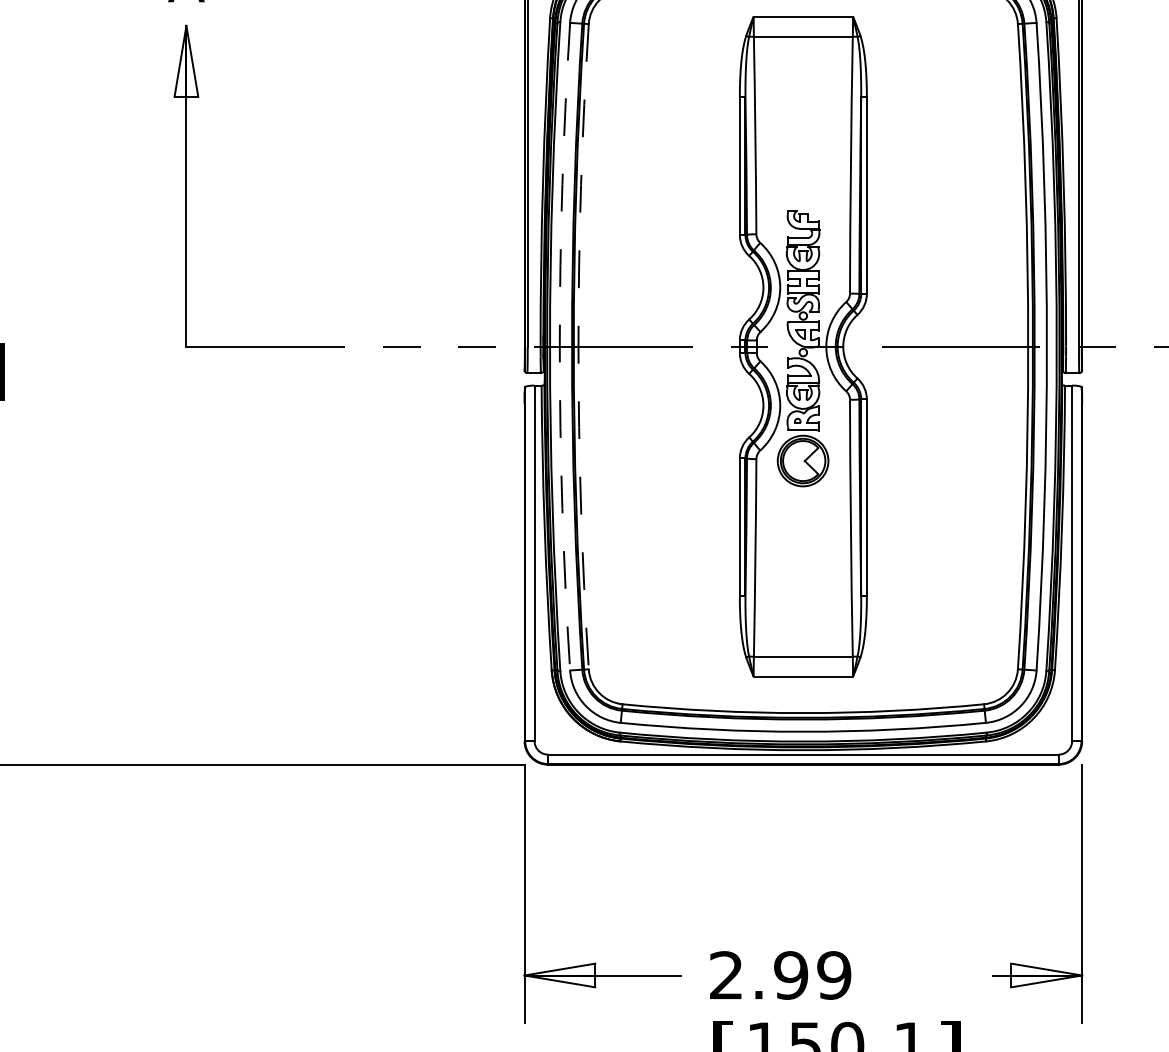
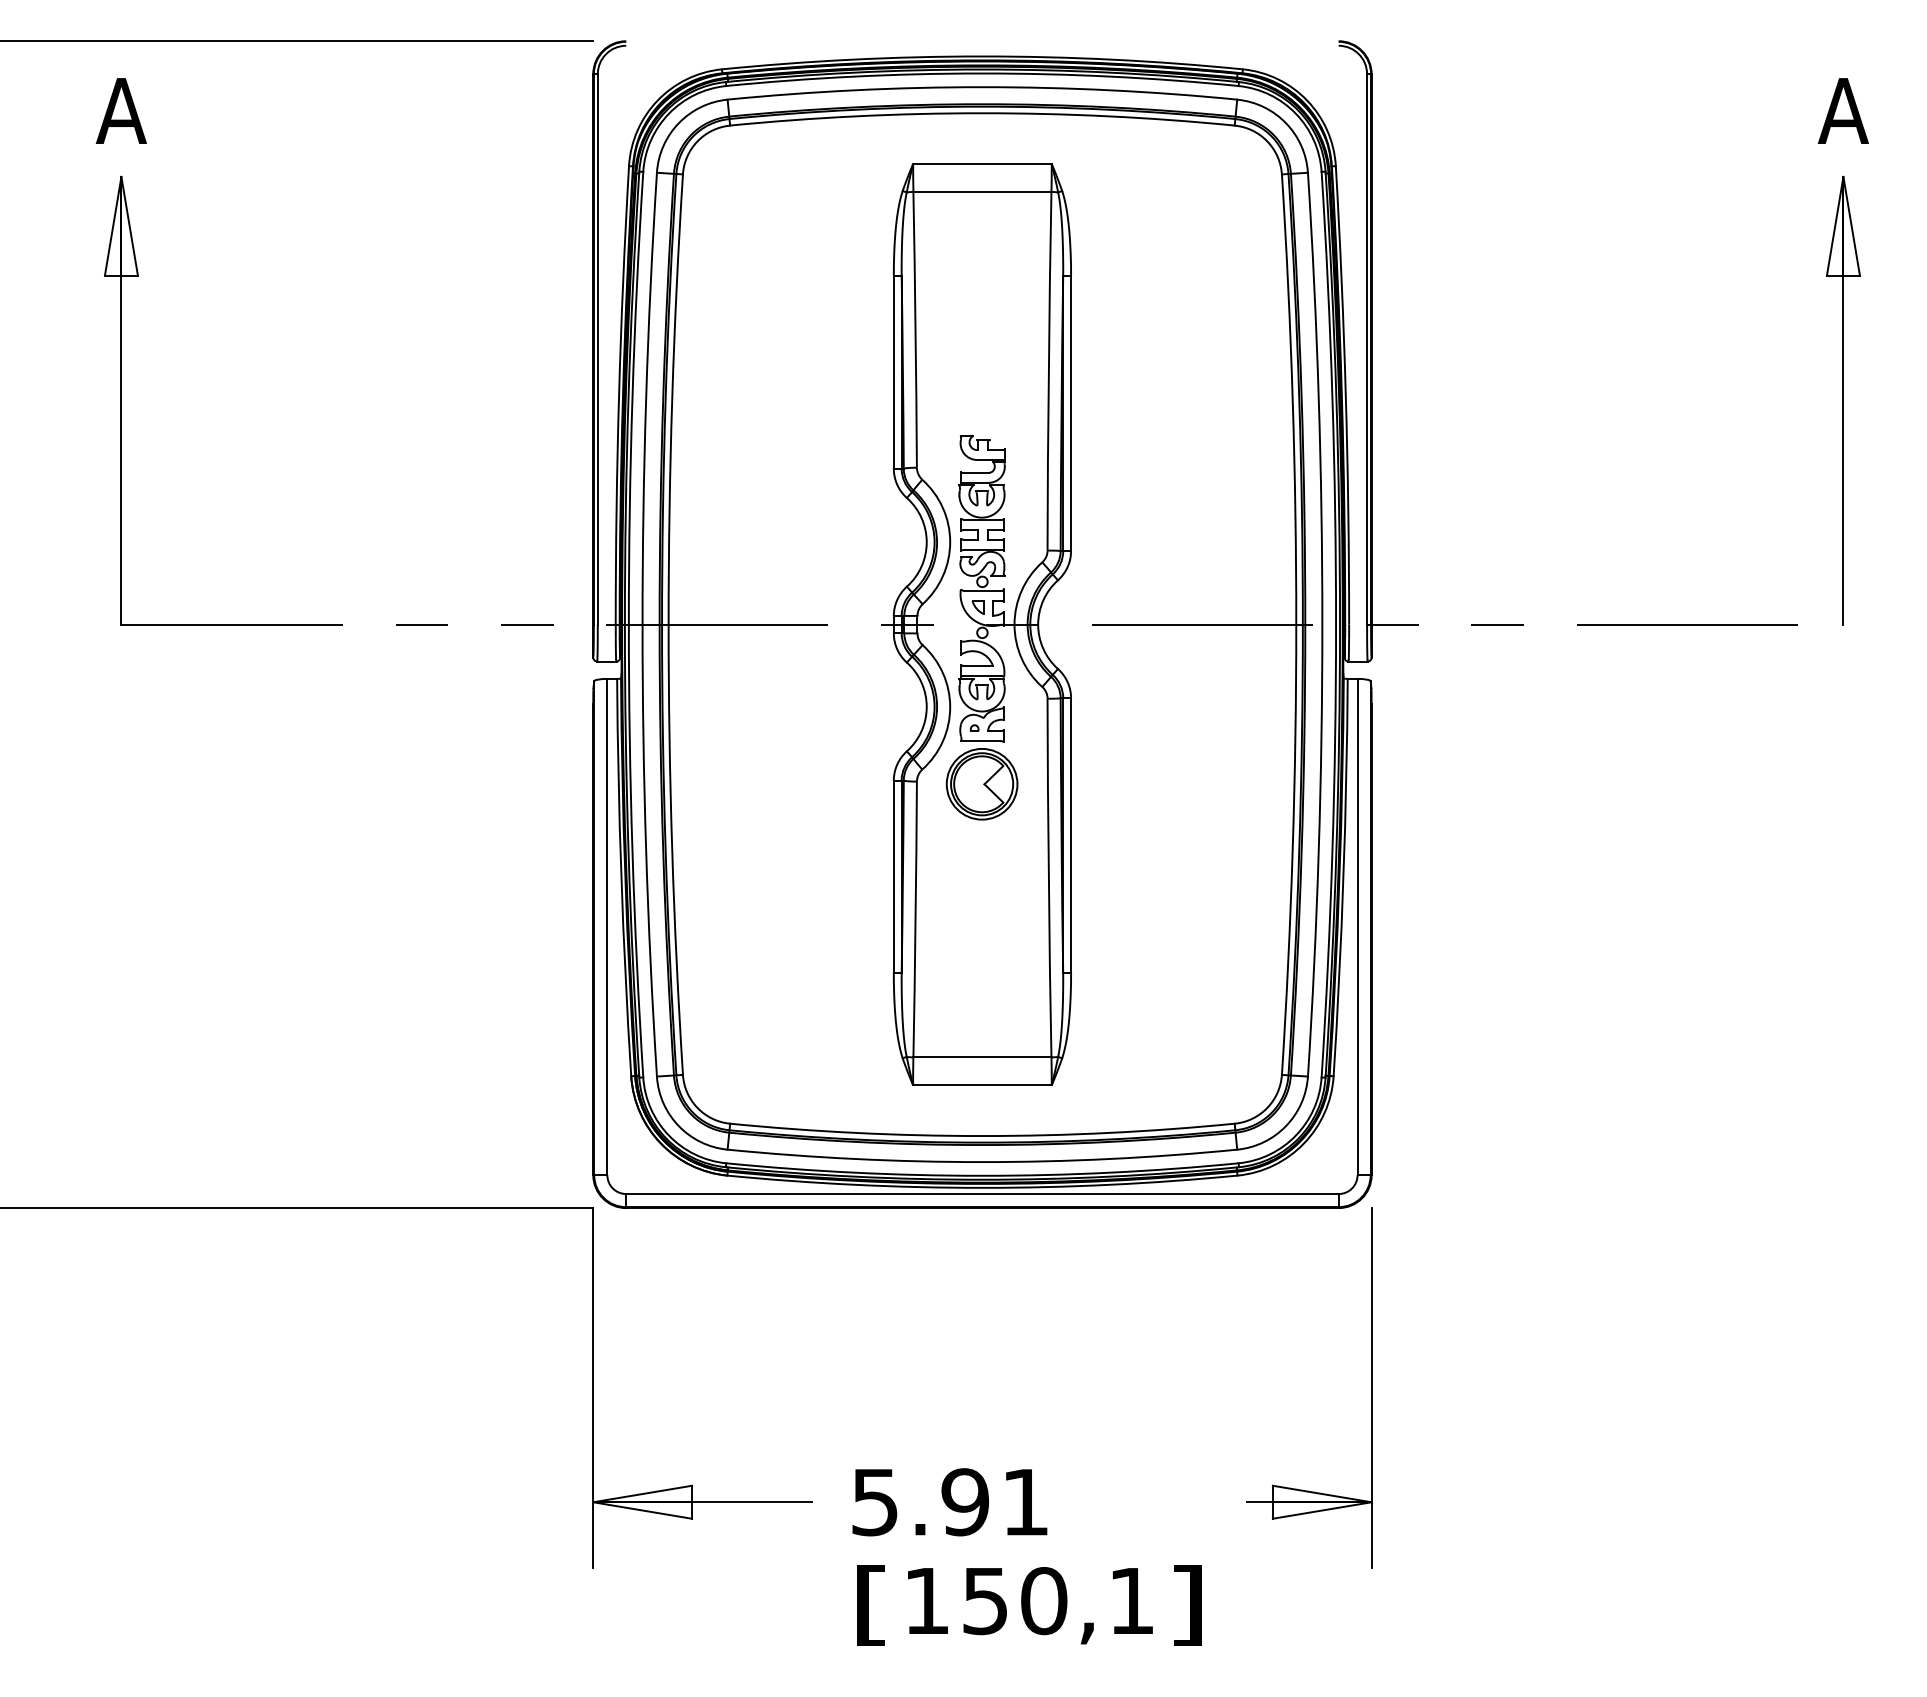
arc: (559, 346) -> (642, 624), dashed -> solid
arc: (578, 346) -> (668, 624), dashed -> solid
text: (780, 975) -> (950, 1502), 2.99 -> 5.91

